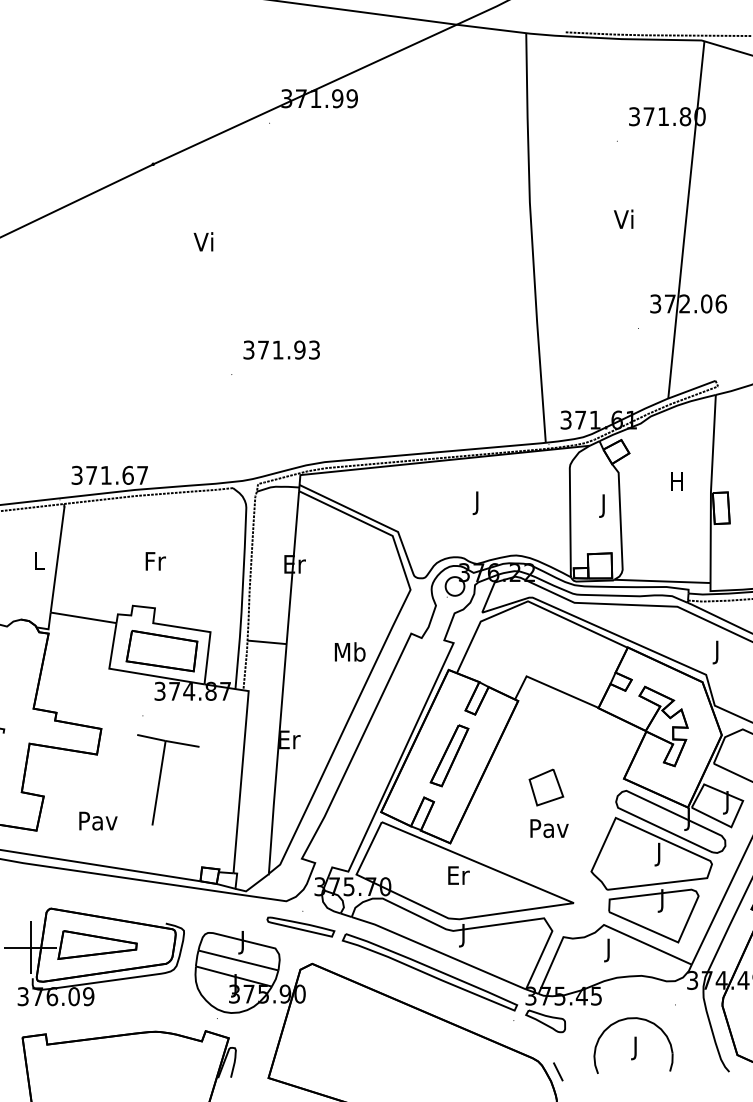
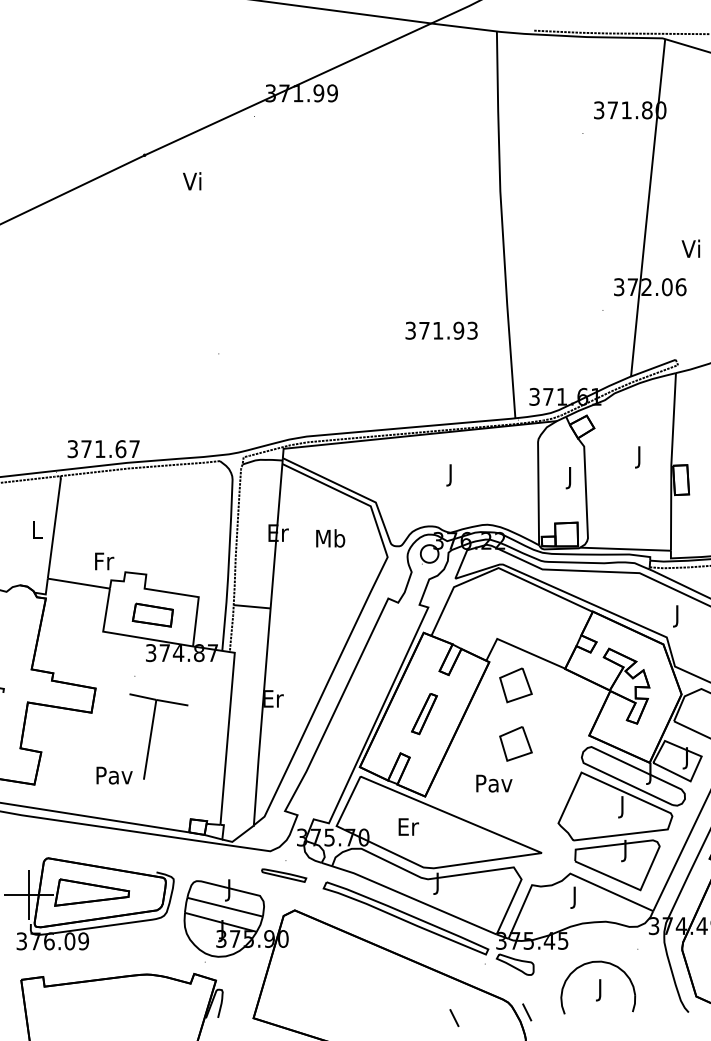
text: (623, 218) -> (690, 248), moved
text: (203, 241) -> (192, 180), moved
text: (281, 349) -> (441, 330), moved
text: (676, 483) -> (638, 456), H -> J
text: (155, 561) -> (104, 561), moved
part: (161, 651) -> (152, 615), size x0.6
text: (349, 651) -> (330, 537), moved
part: (546, 725) -> (516, 685), added
part: (449, 755) -> (424, 713), size x0.7
text: (98, 820) -> (114, 775), moved
text: (549, 828) -> (494, 783), moved
text: (458, 875) -> (408, 826), moved
part: (300, 926) -> (283, 875), size x0.7
line: (481, 1077) -> (454, 1017), added

